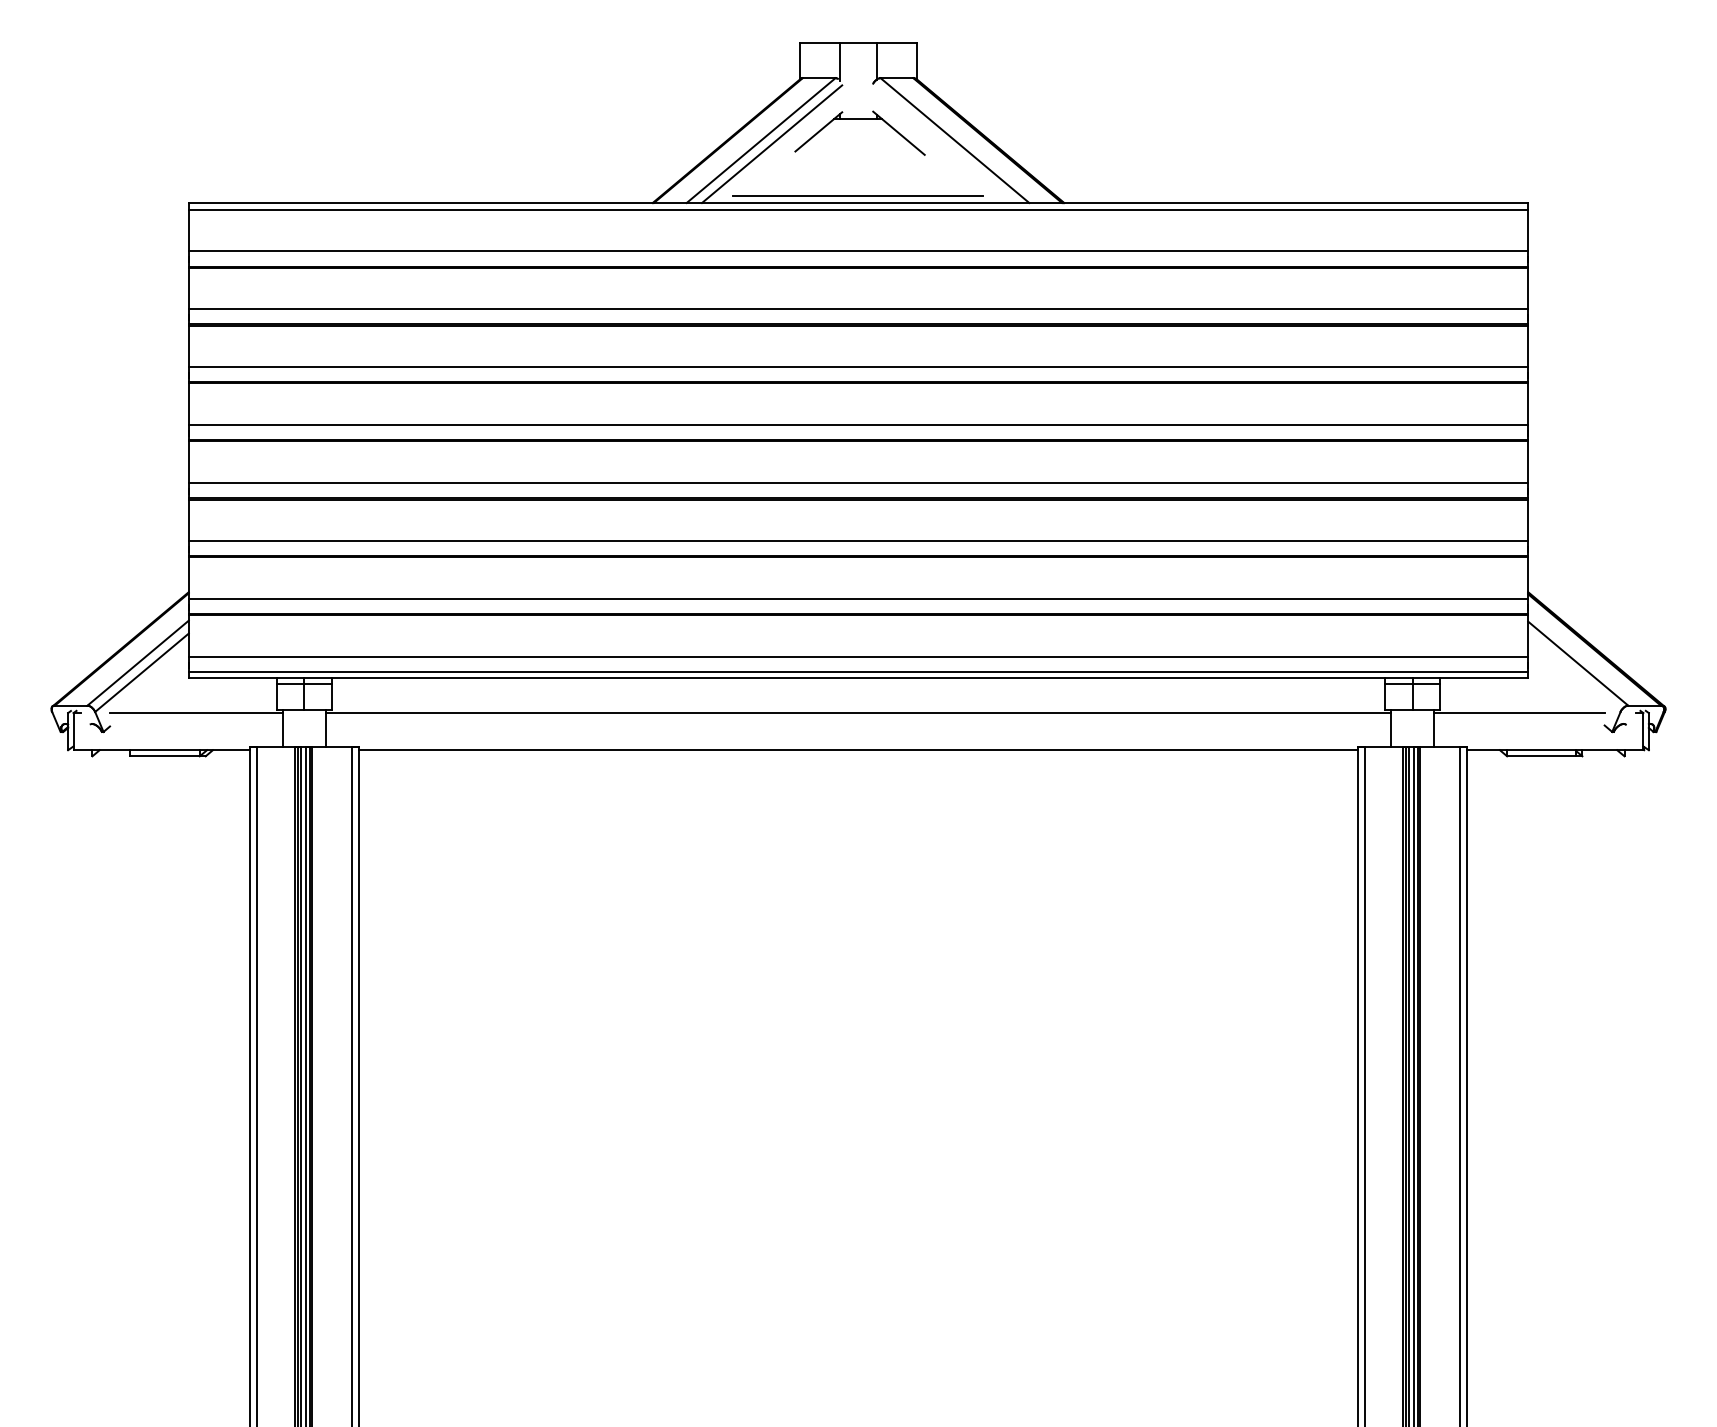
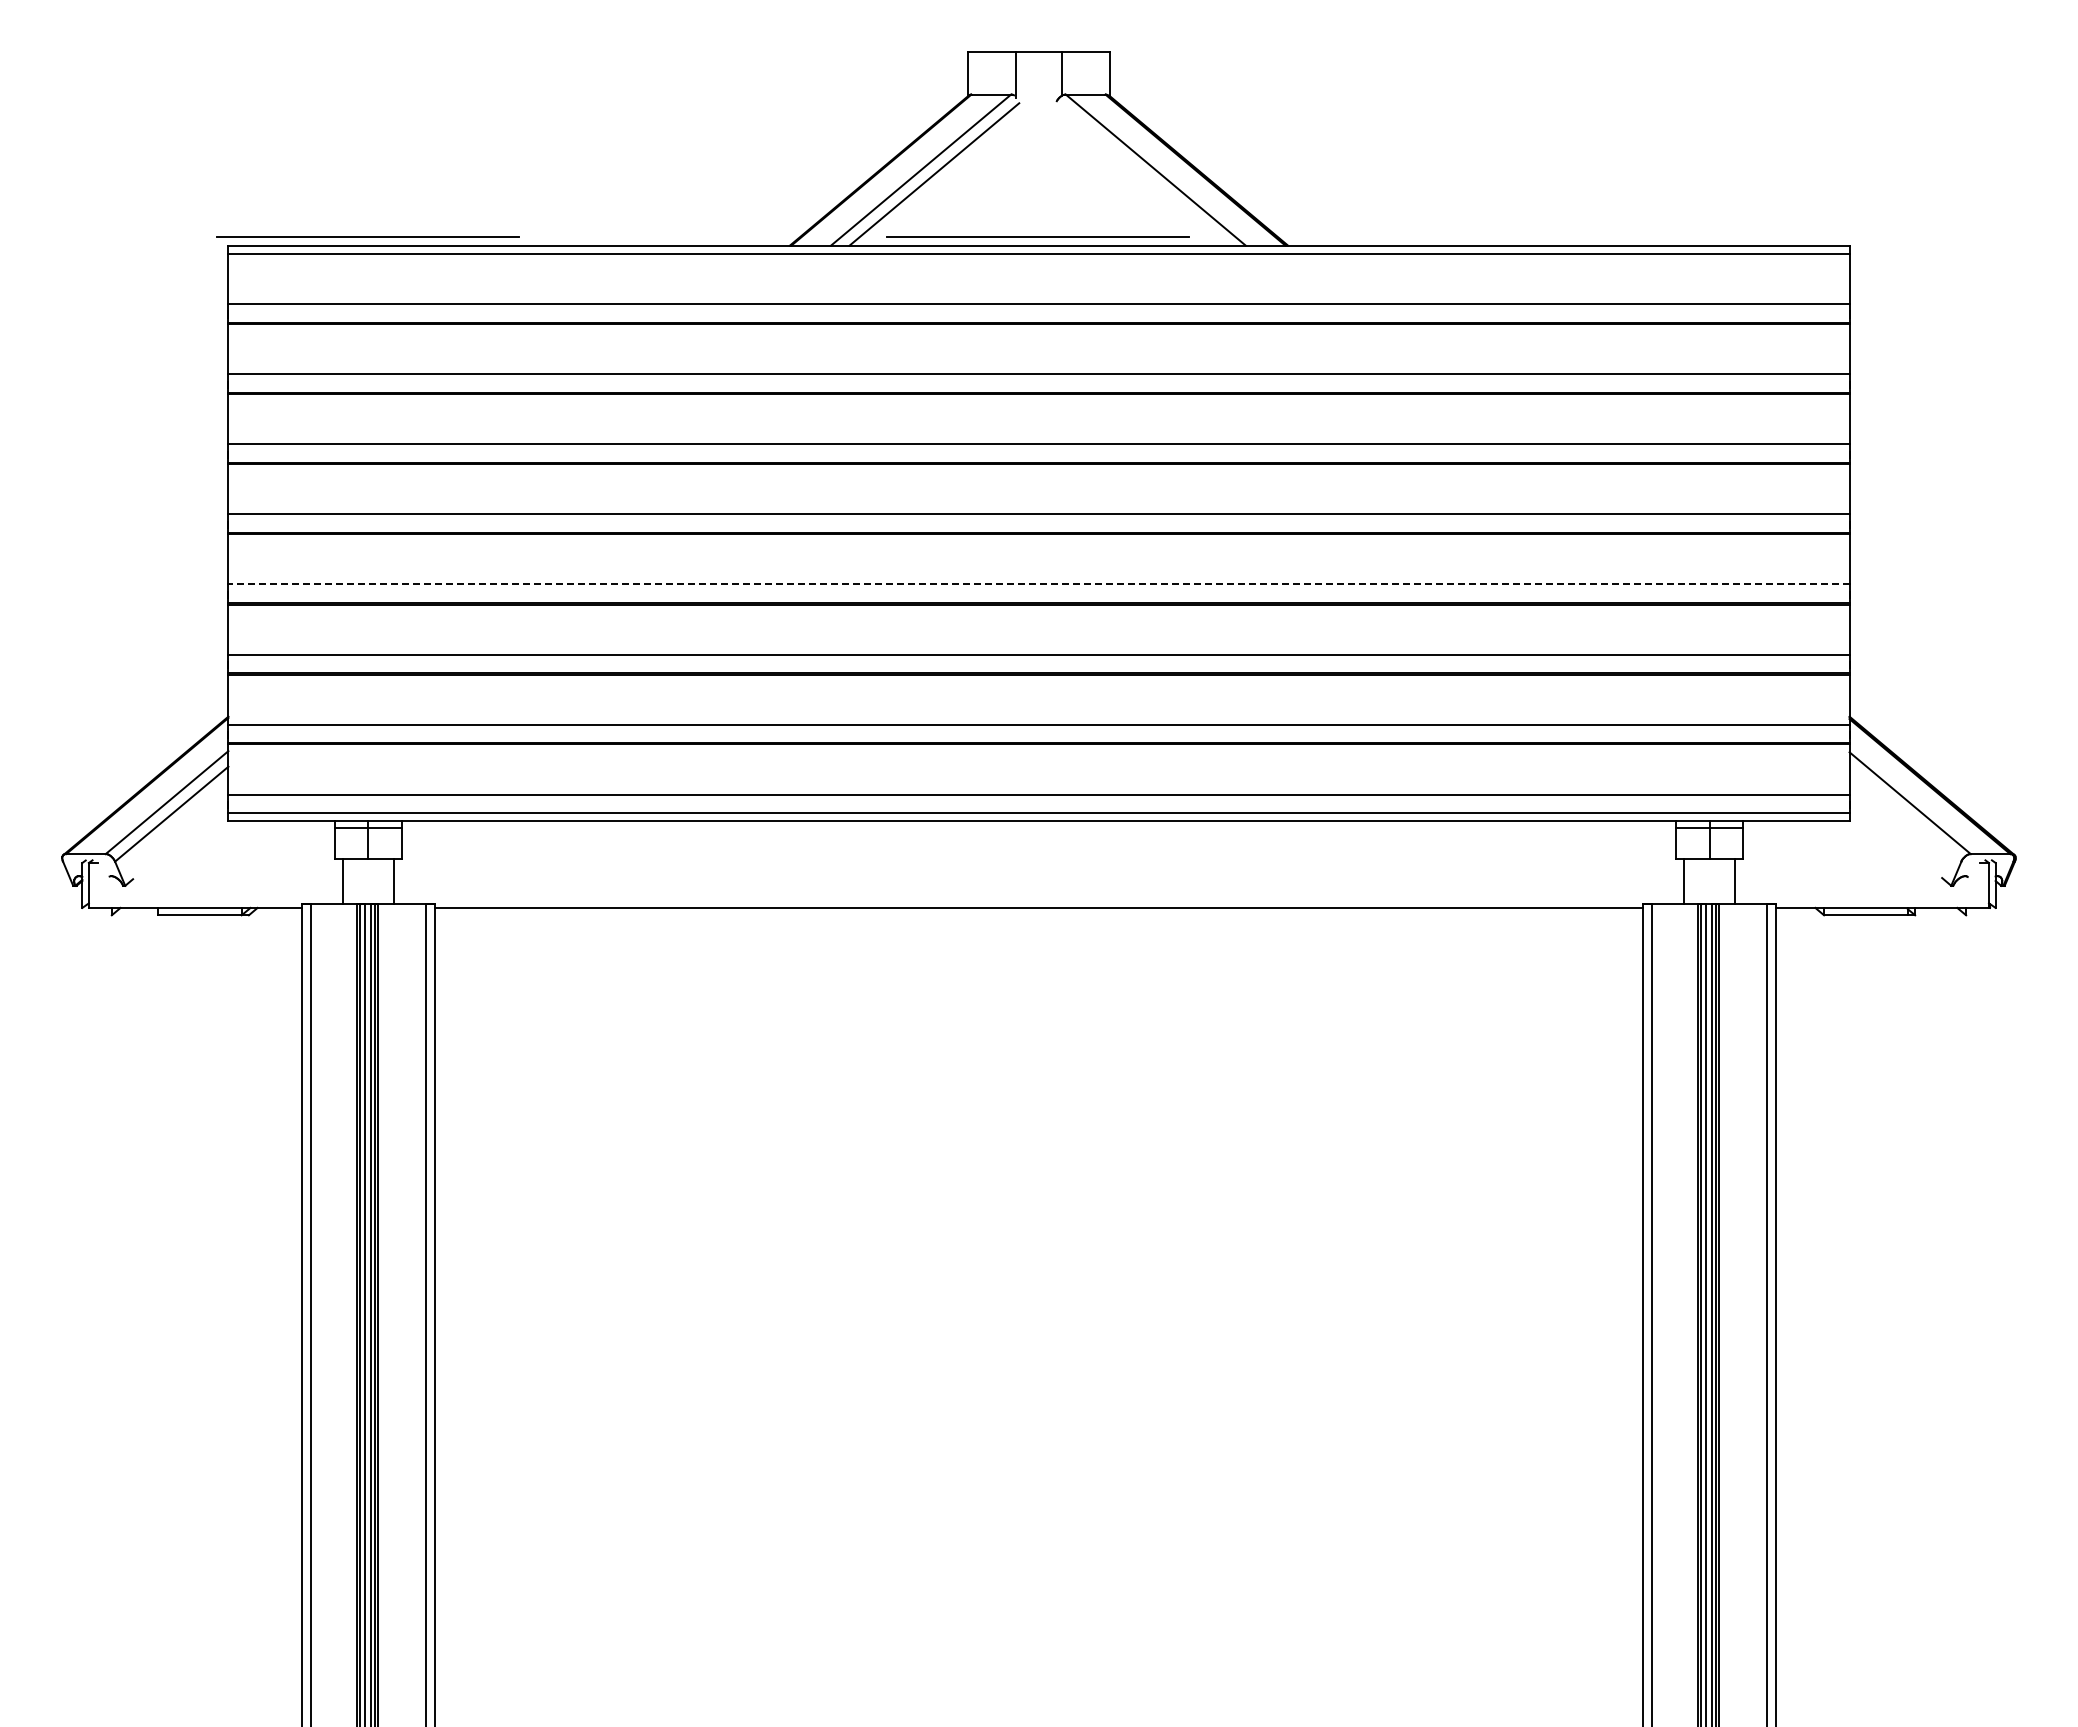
part: (859, 119) -> (1040, 144), removed
line: (303, 195) -> (367, 236), added
line: (858, 482) -> (1039, 584), solid -> dashed
line: (196, 712) -> (237, 862), removed
line: (858, 712) -> (1038, 862), removed
line: (1519, 712) -> (1838, 862), removed

